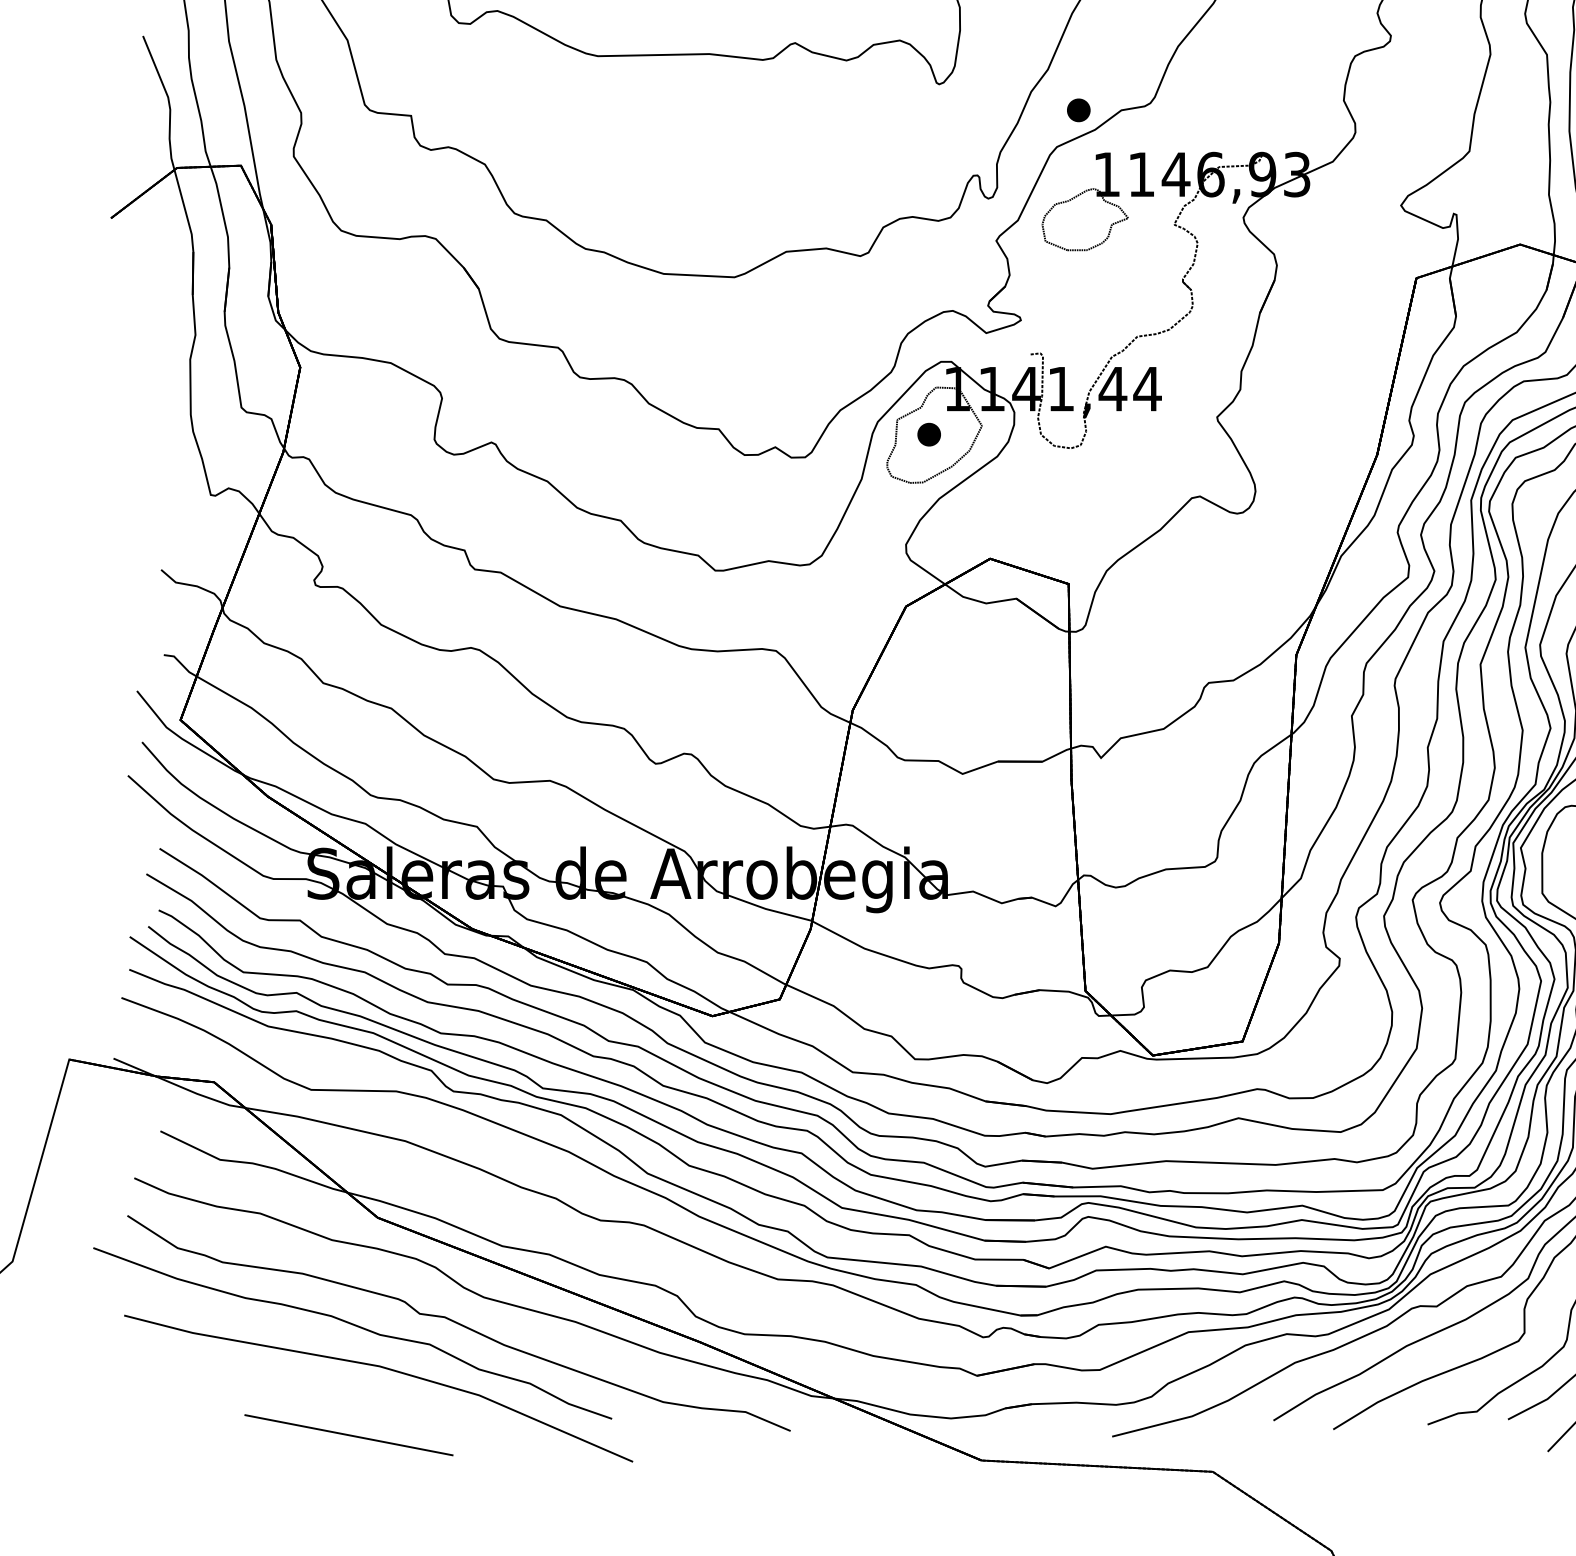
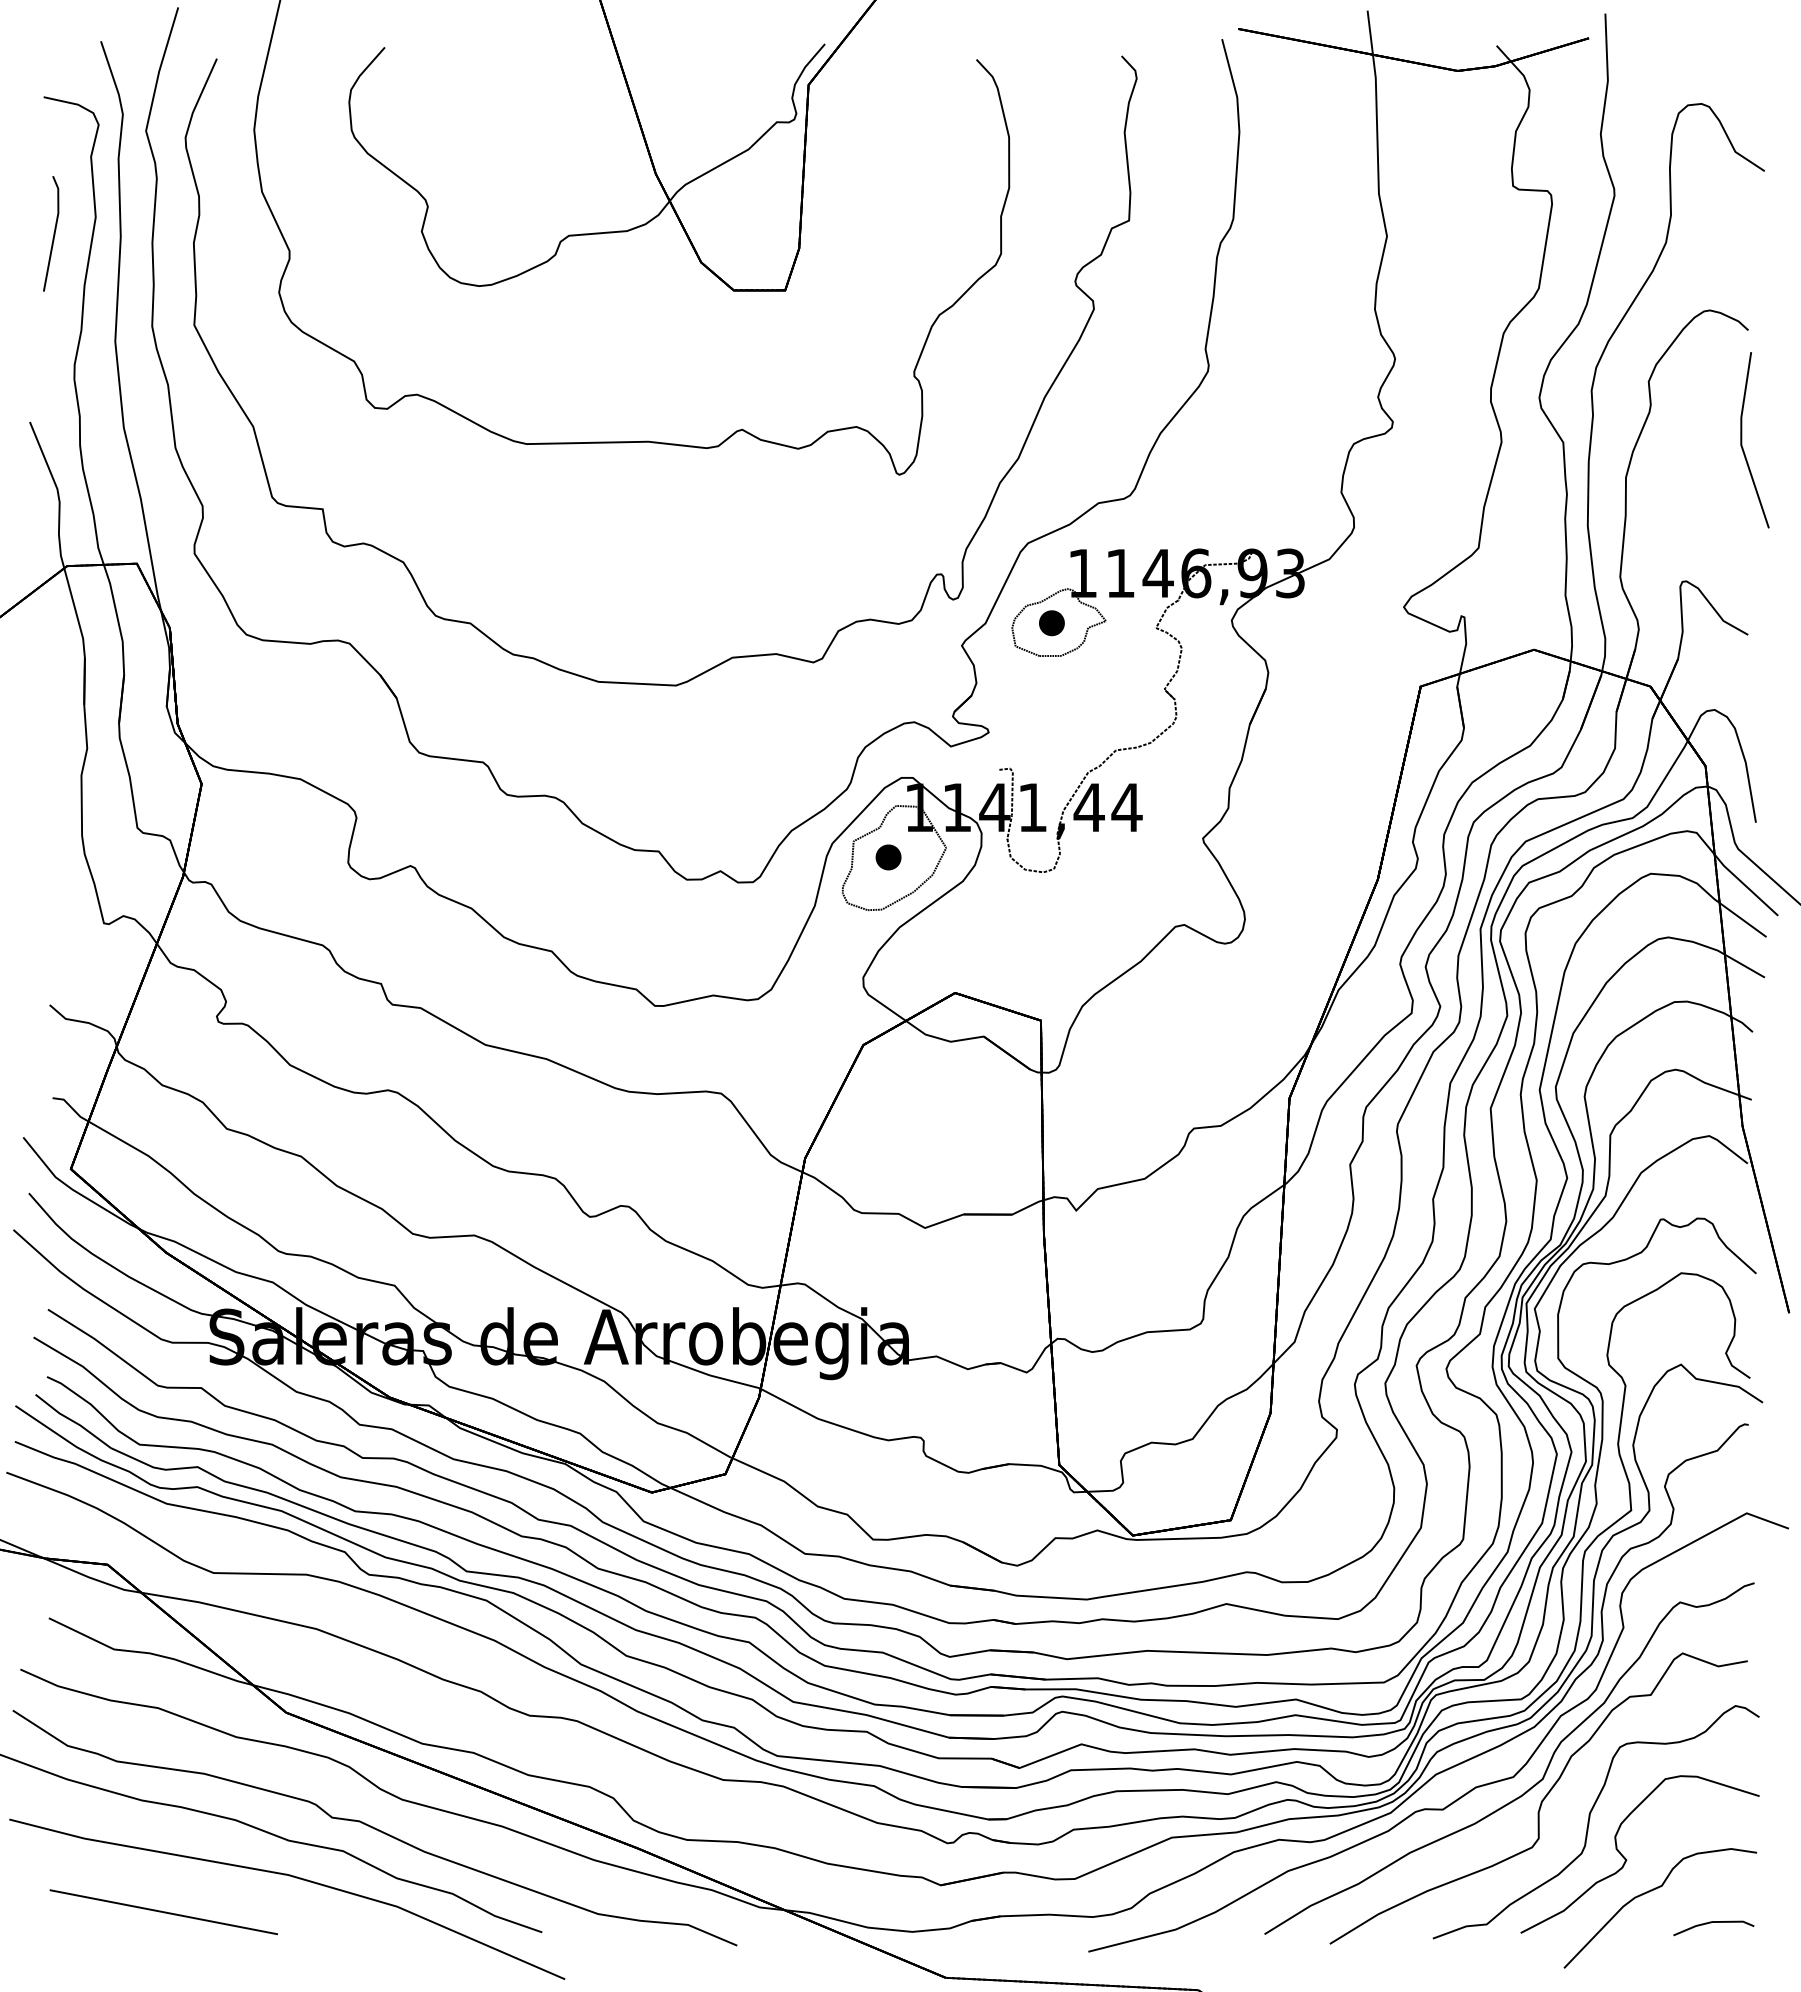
part: (1078, 110) -> (1051, 623), moved
line: (348, 1435) -> (163, 1912), moved

